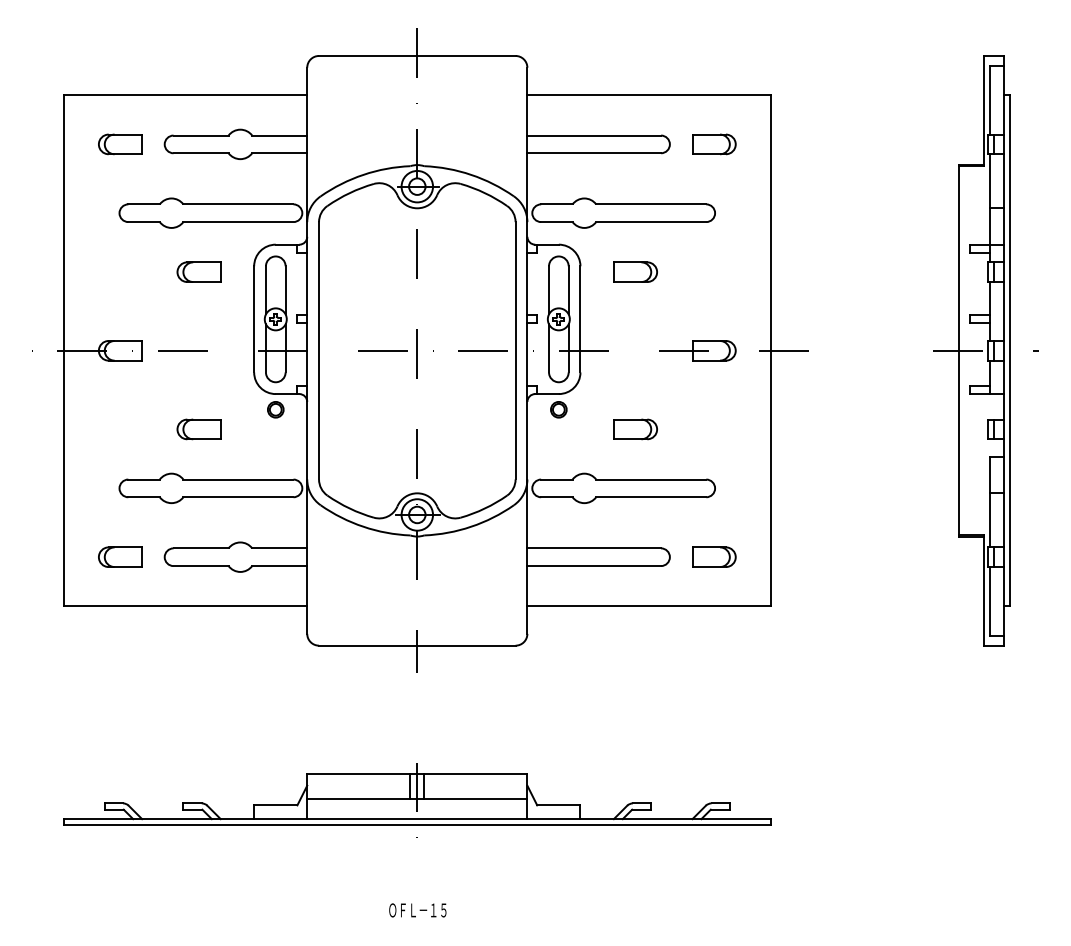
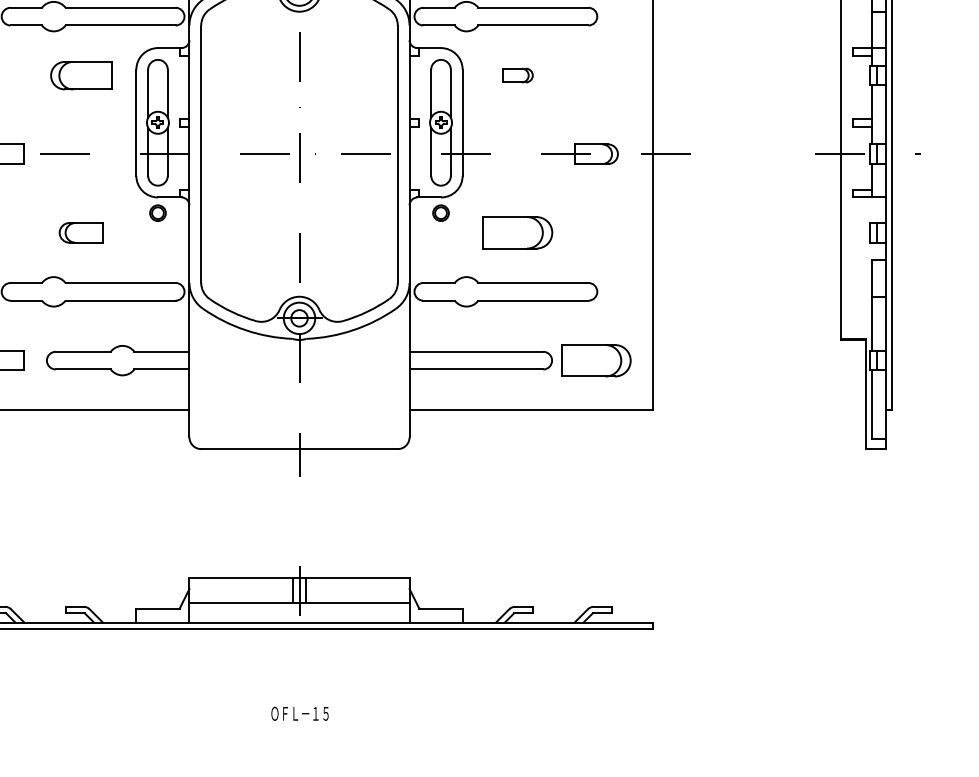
part: (198, 271) -> (80, 74), size x1.4
part: (635, 271) -> (517, 74), size x0.7
part: (635, 429) -> (517, 232), size x1.6
part: (714, 556) -> (596, 359), size x1.6

